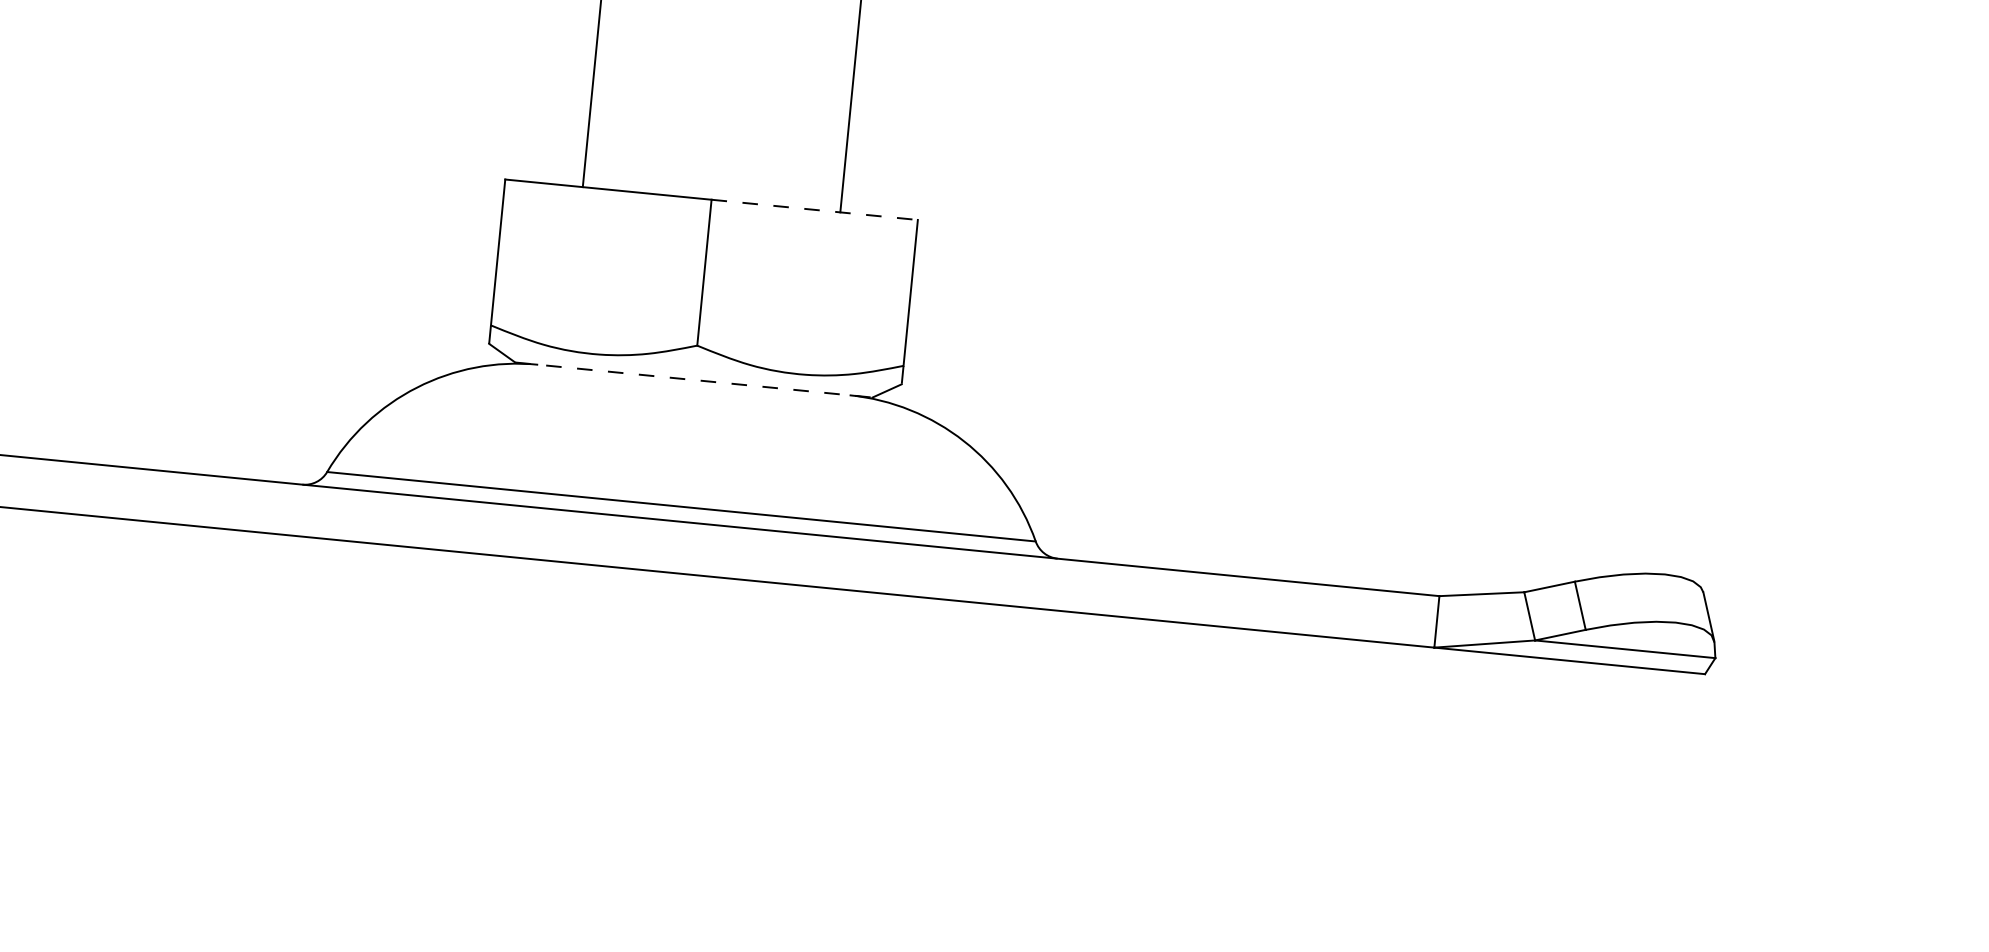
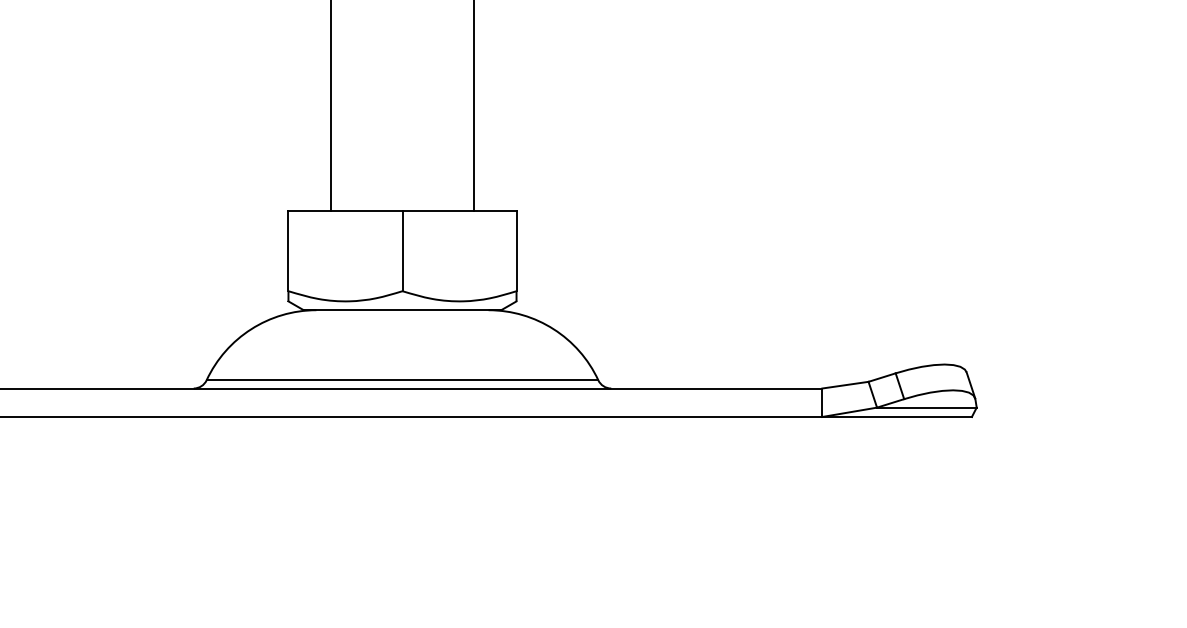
line: (816, 209) -> (460, 210), dashed -> solid
line: (693, 380) -> (402, 310), dashed -> solid

